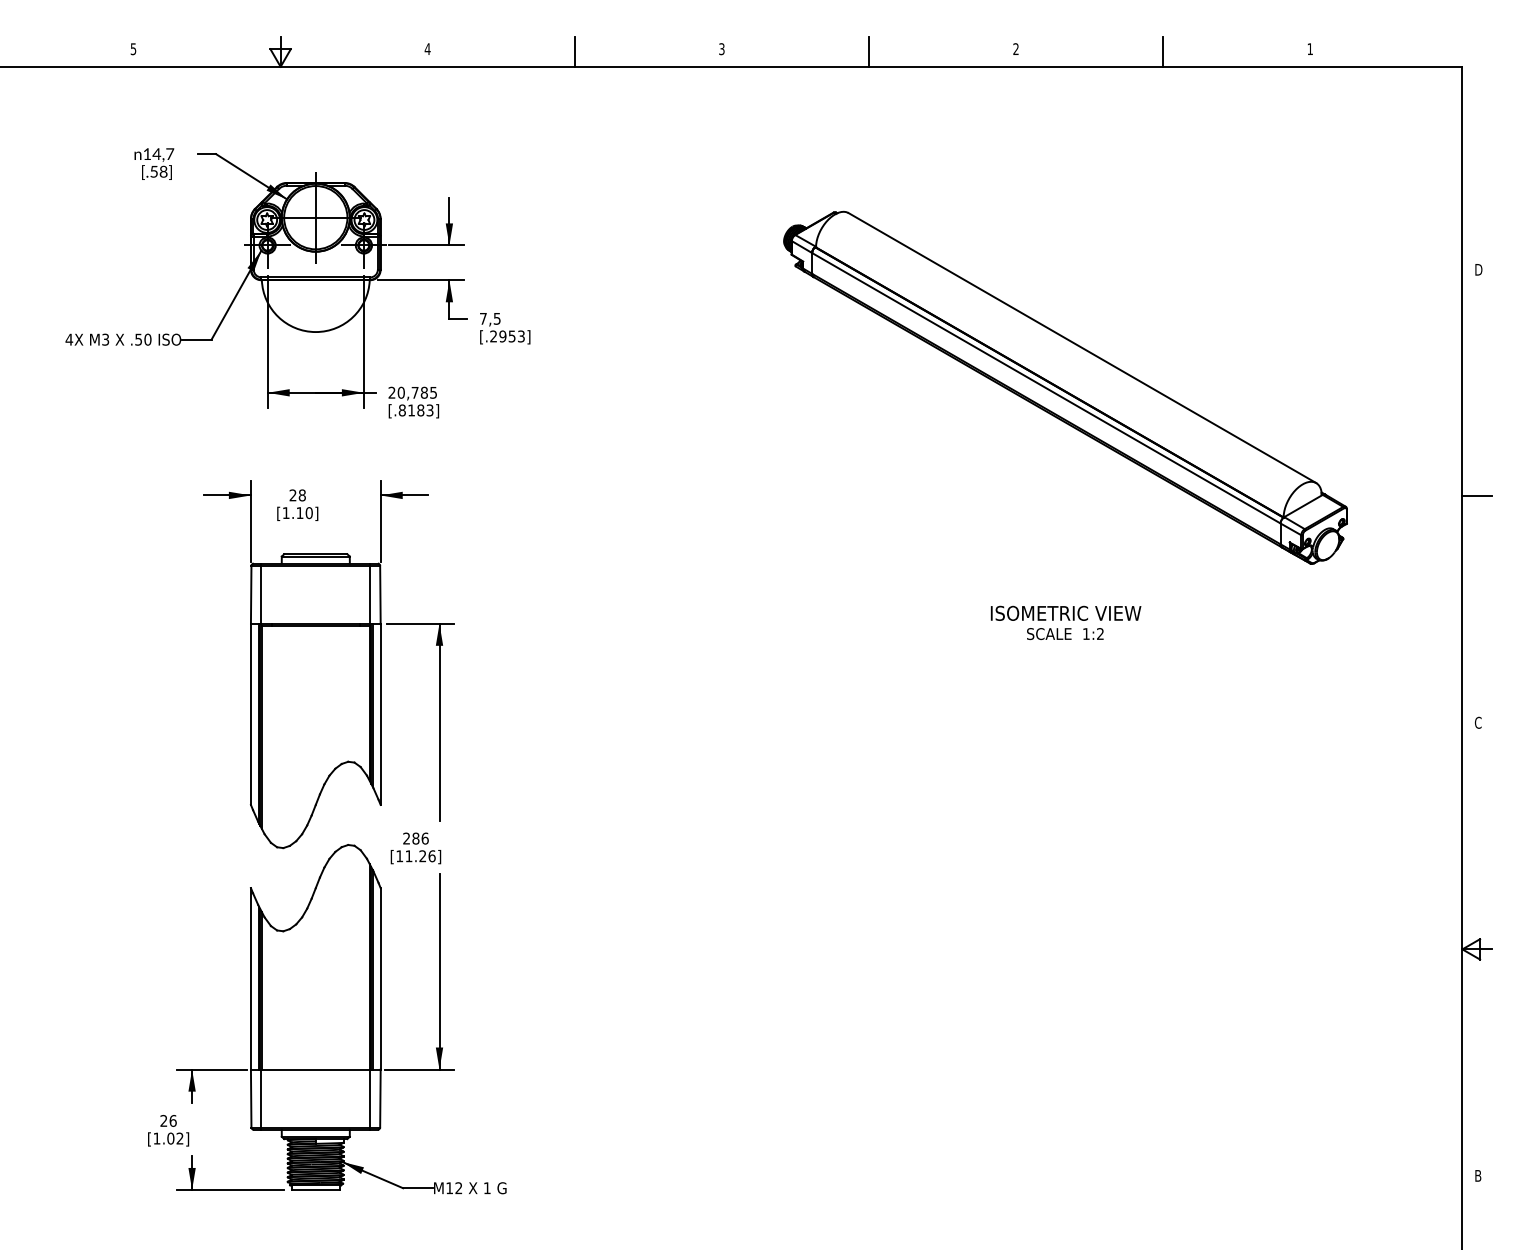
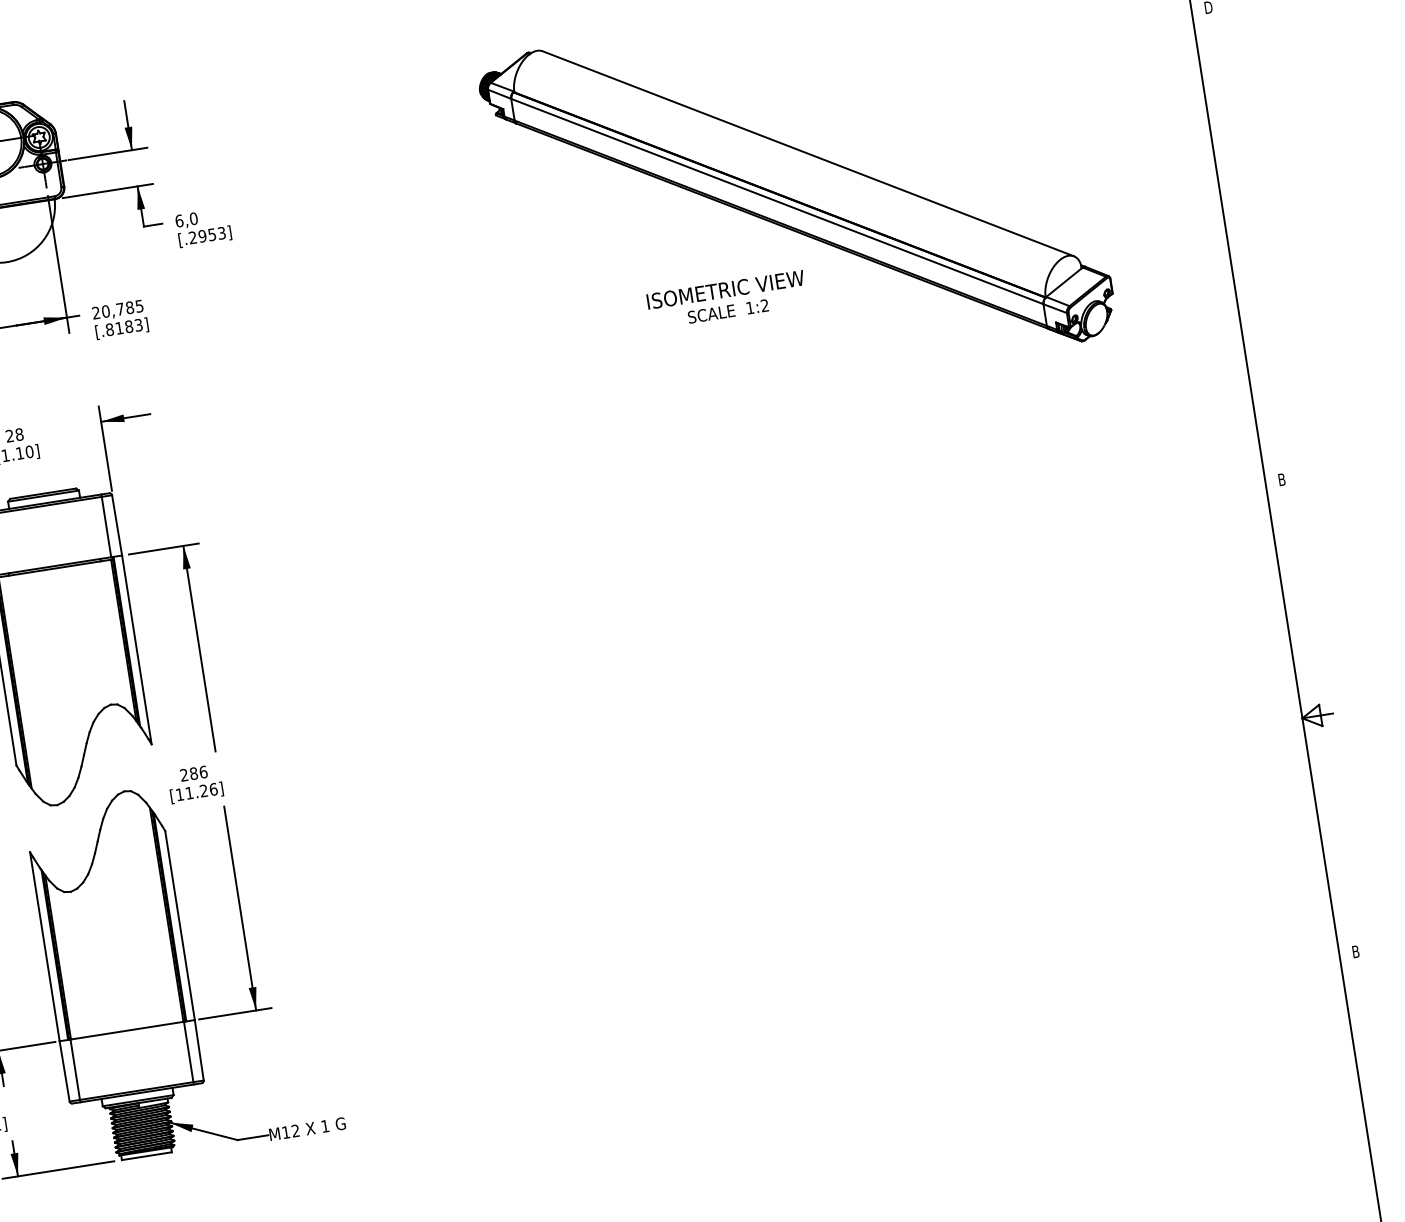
text: (489, 318) -> (185, 219), 7,5 -> 6,0
line: (1476, 496) -> (1243, 244), removed
text: (1065, 622) -> (726, 299), moved
text: (1477, 722) -> (1281, 479), C -> B

